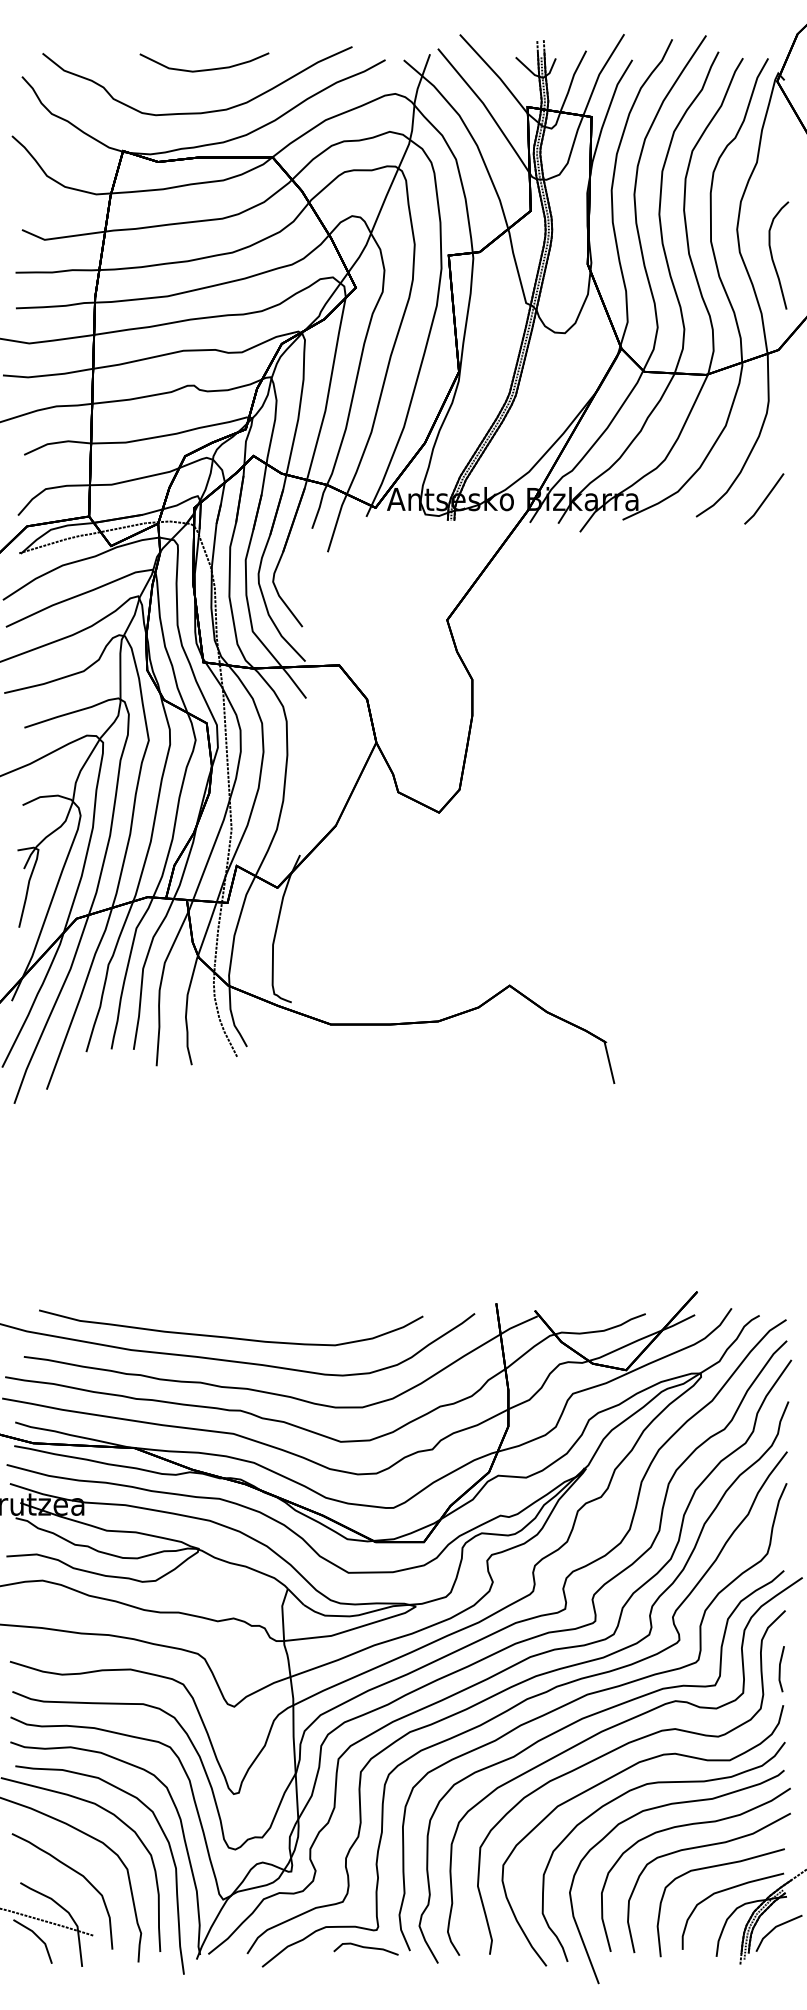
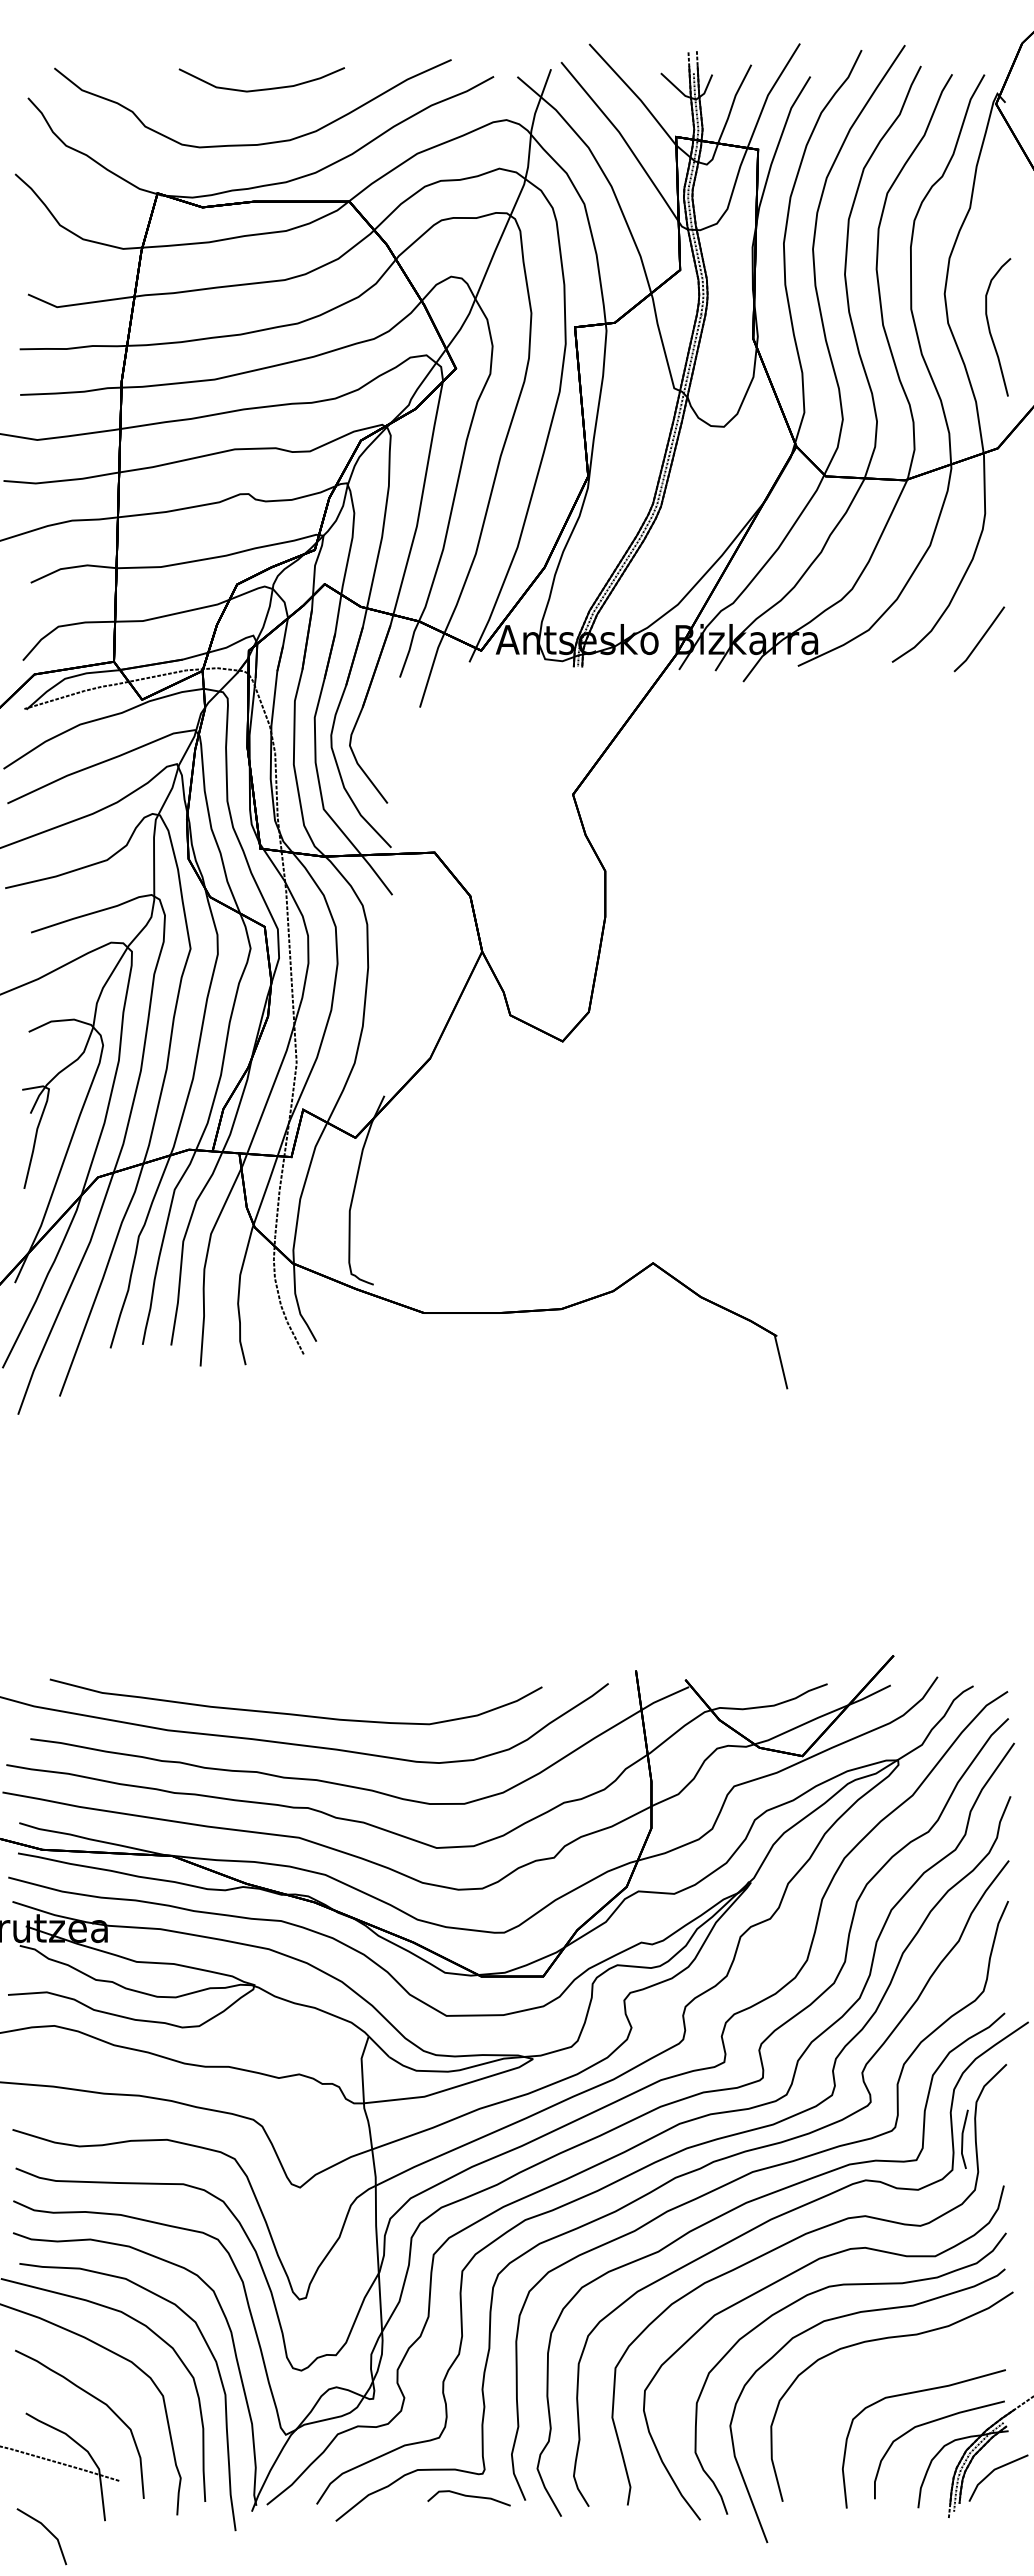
line: (780, 1668) -> (963, 2138), moved
part: (704, 1847) -> (902, 2367), removed
line: (37, 1936) -> (47, 2530), moved

